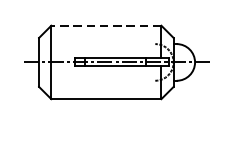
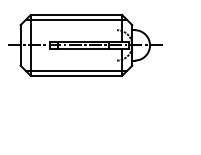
line: (106, 25) -> (76, 14), dashed -> solid
line: (105, 31) -> (75, 19), added
line: (105, 93) -> (75, 71), added

